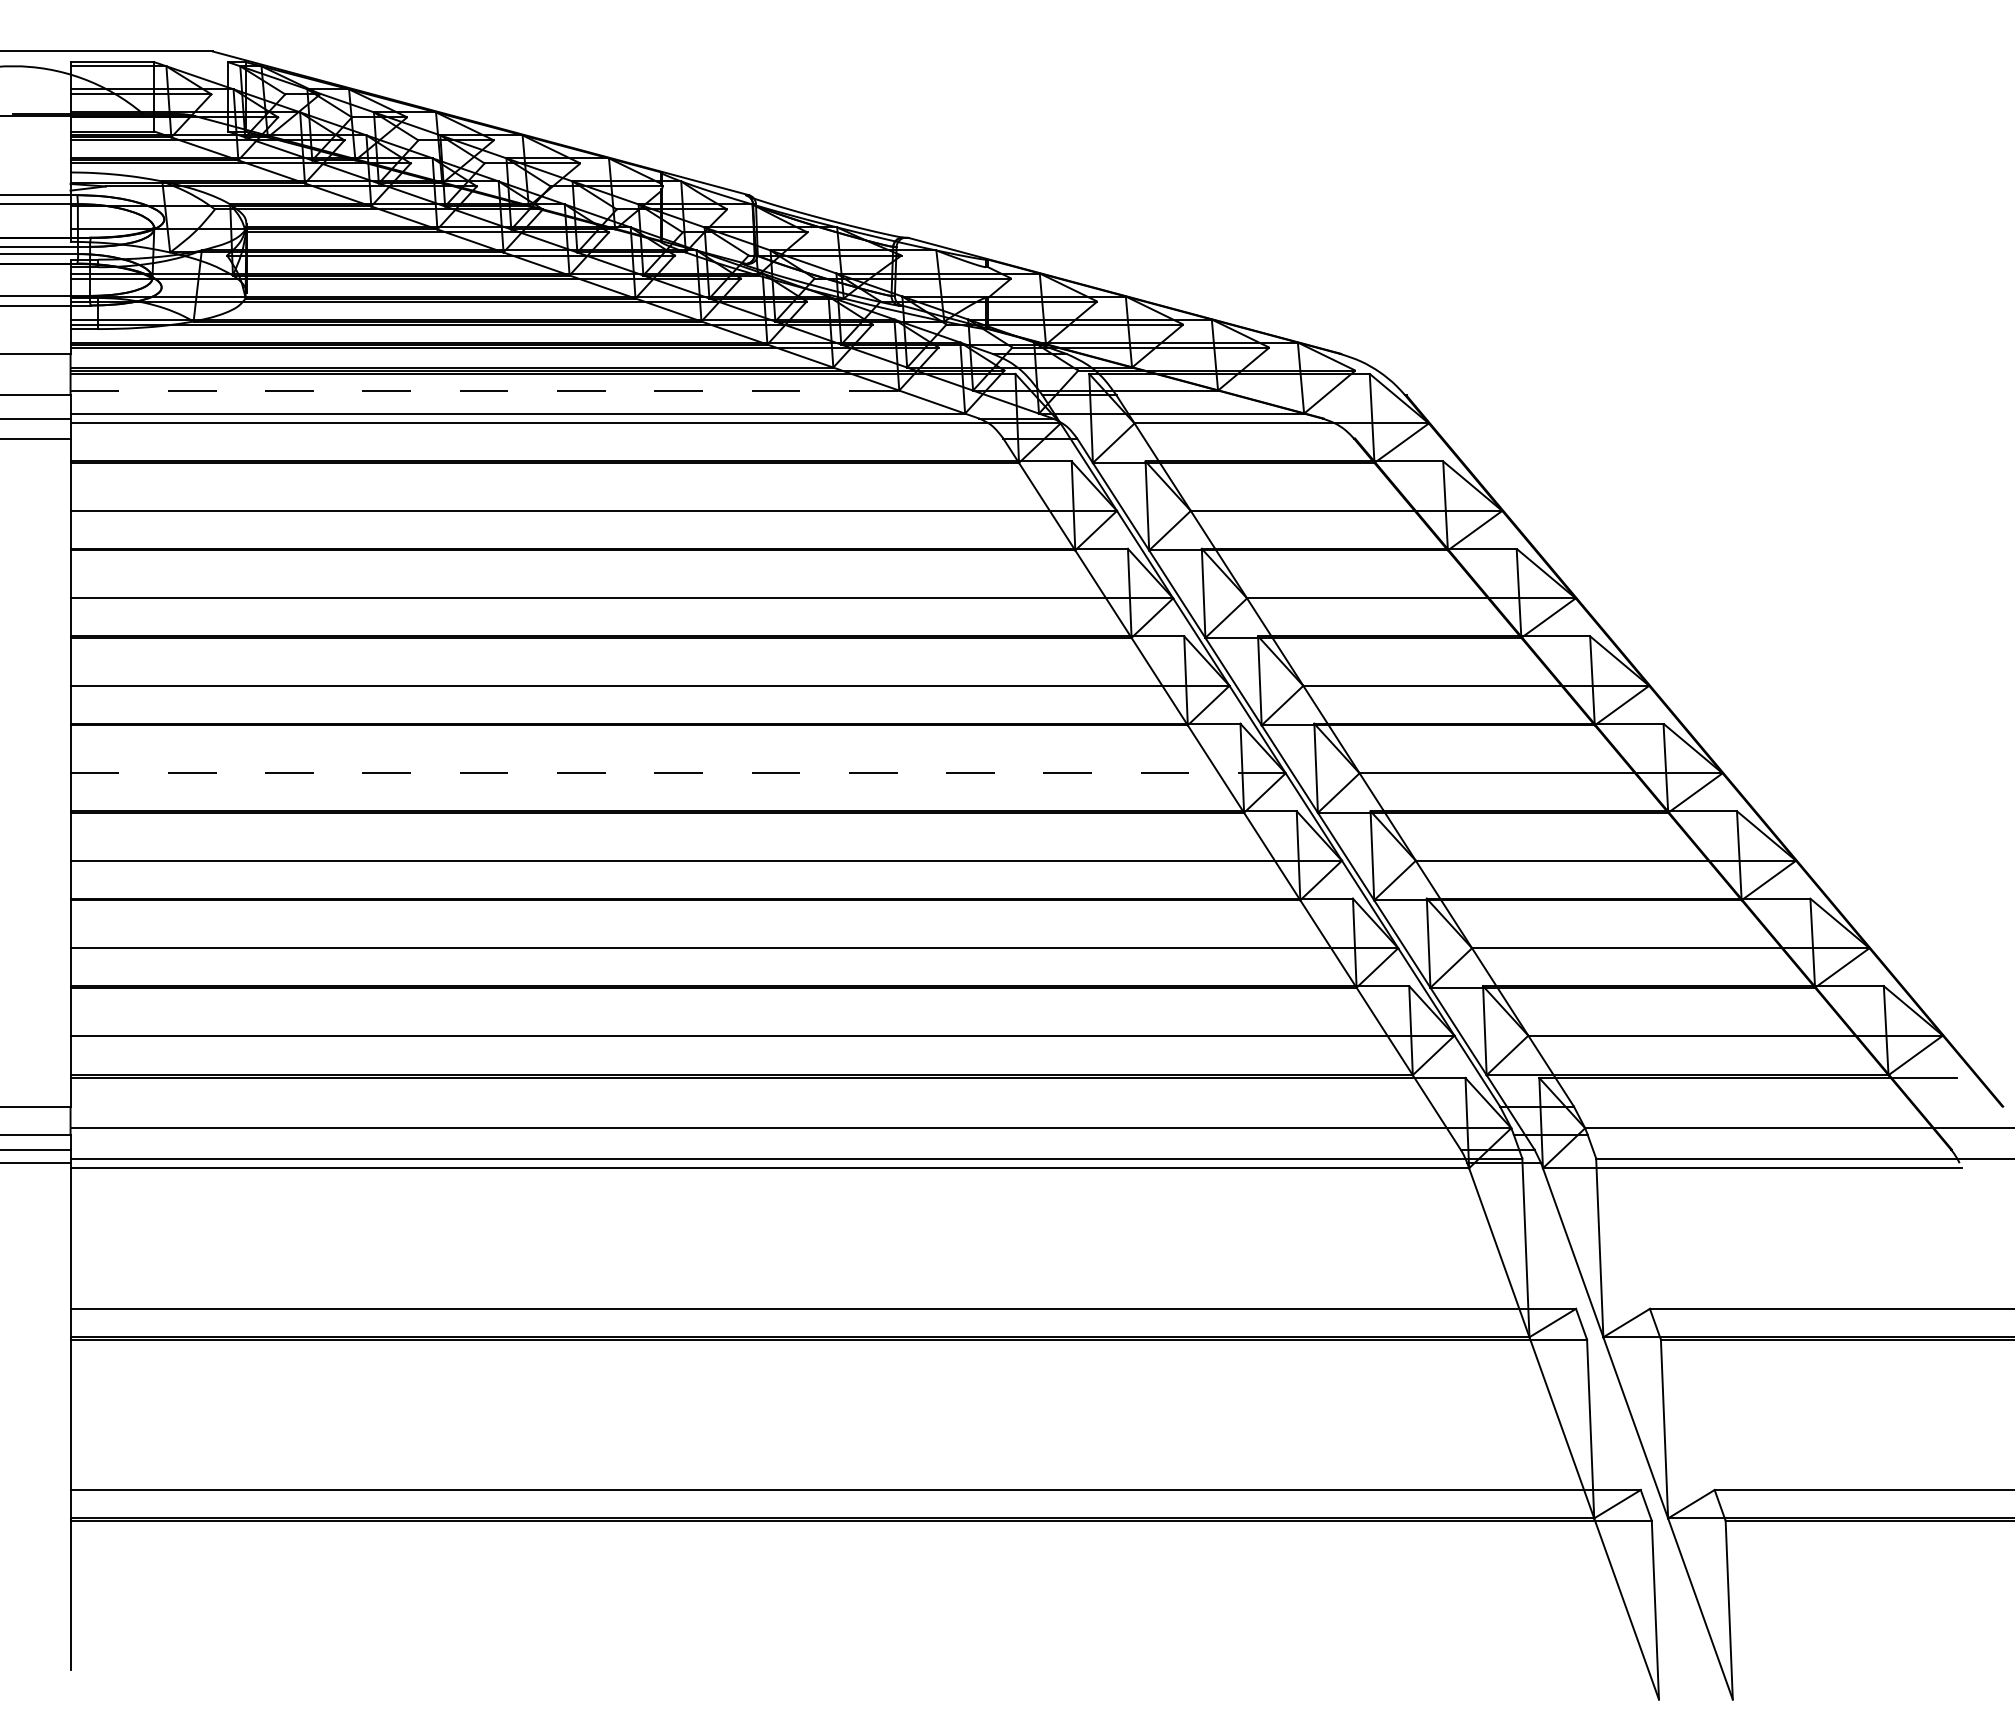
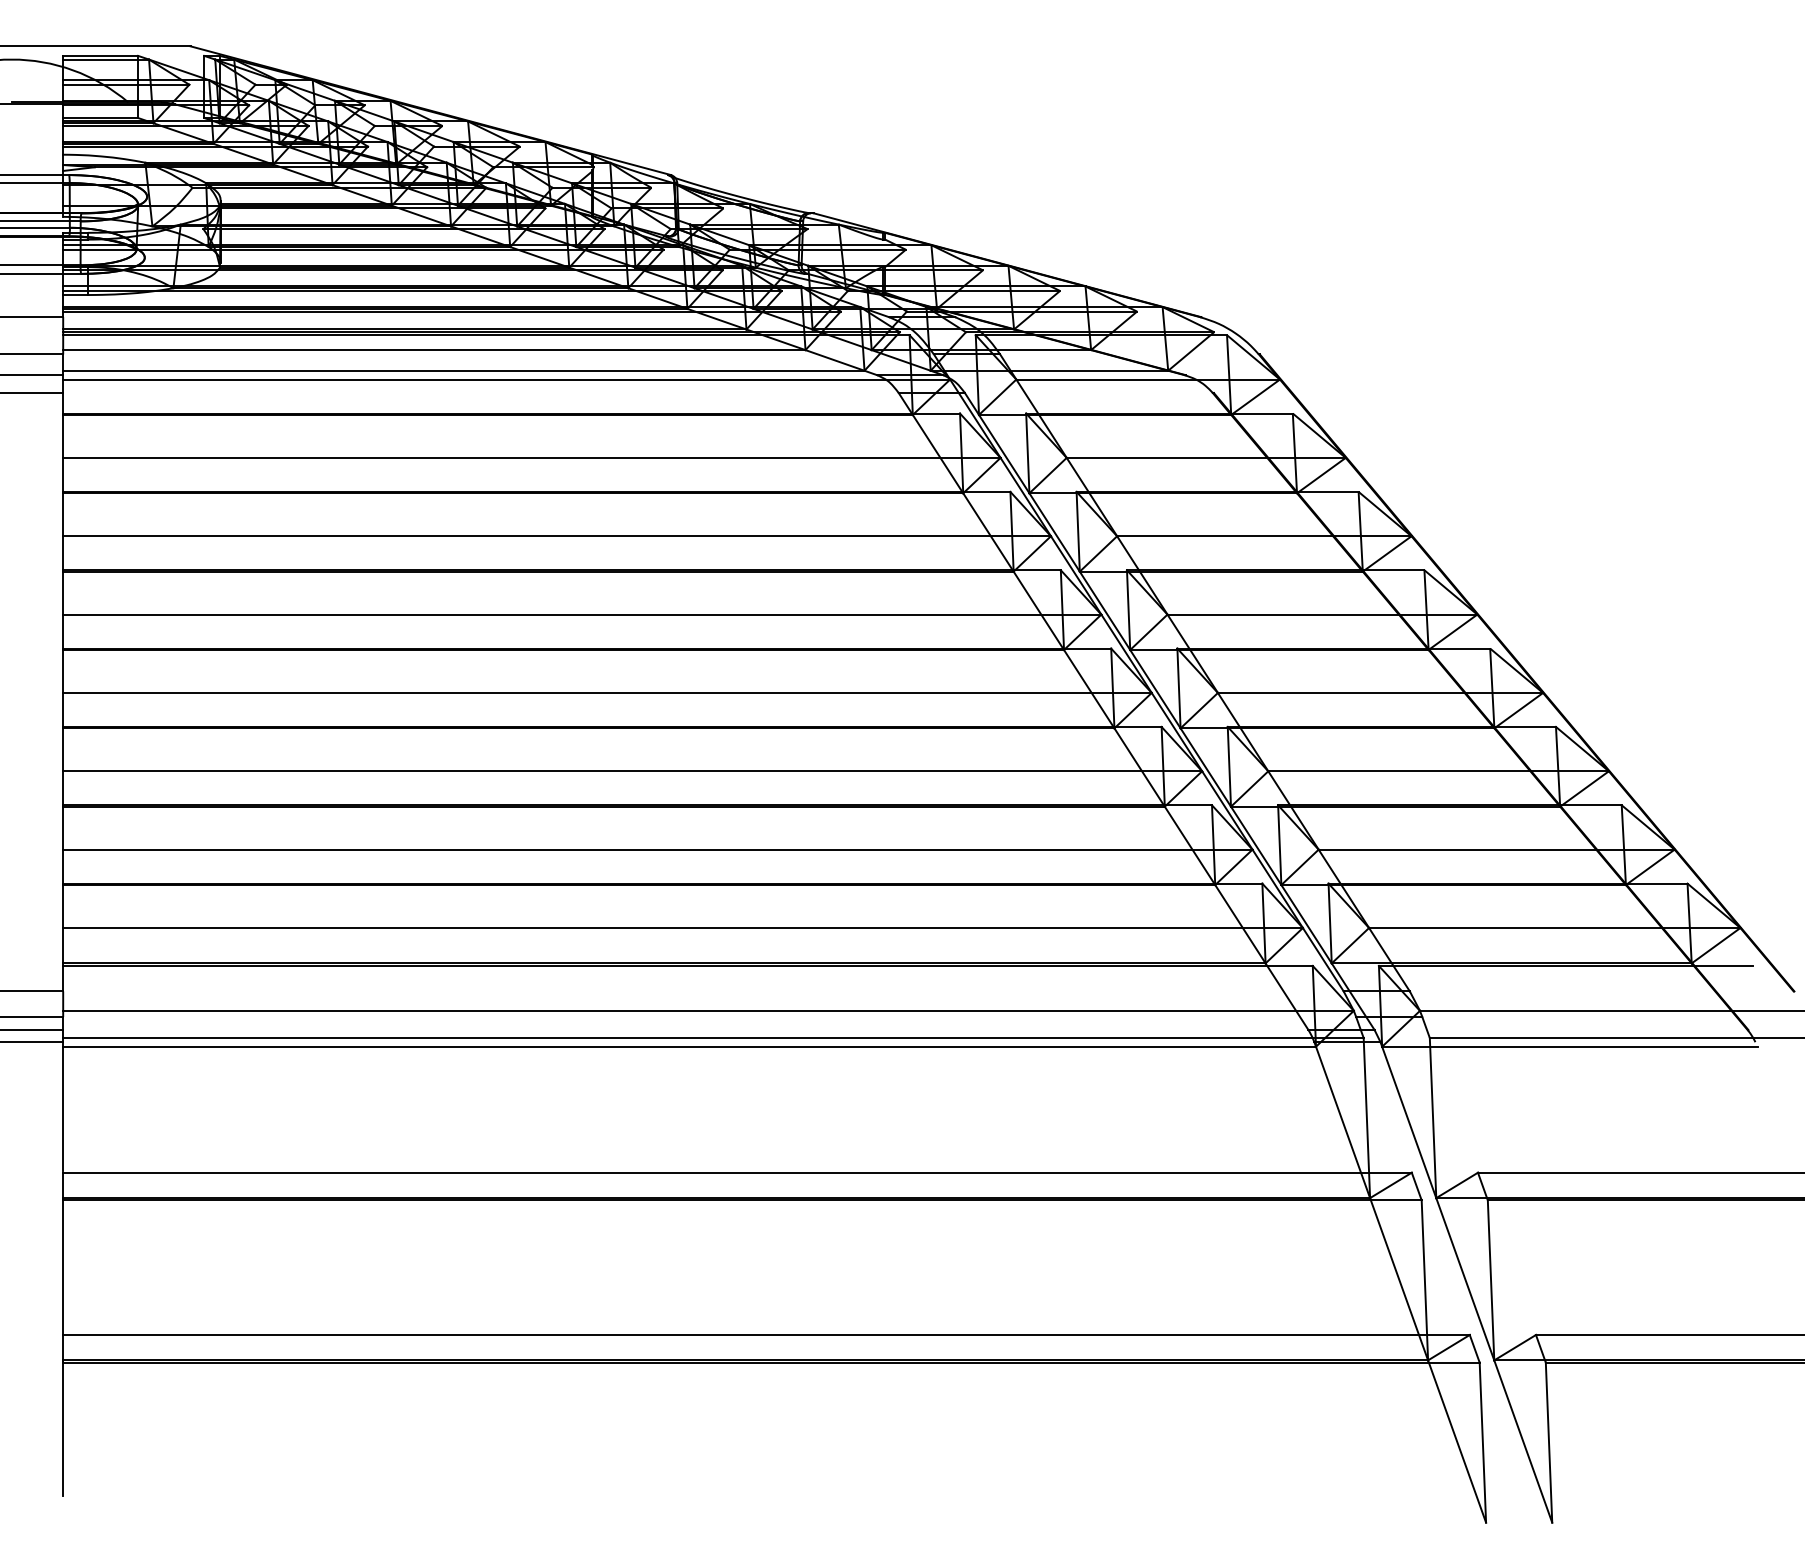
line: (485, 390) -> (434, 350), dashed -> solid
line: (678, 773) -> (607, 693), dashed -> solid

